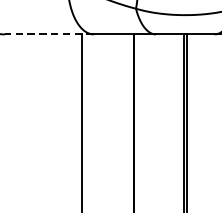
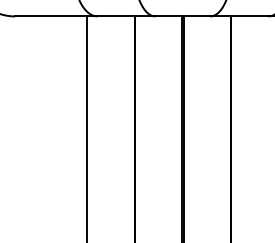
line: (48, 34) -> (55, 16), dashed -> solid

